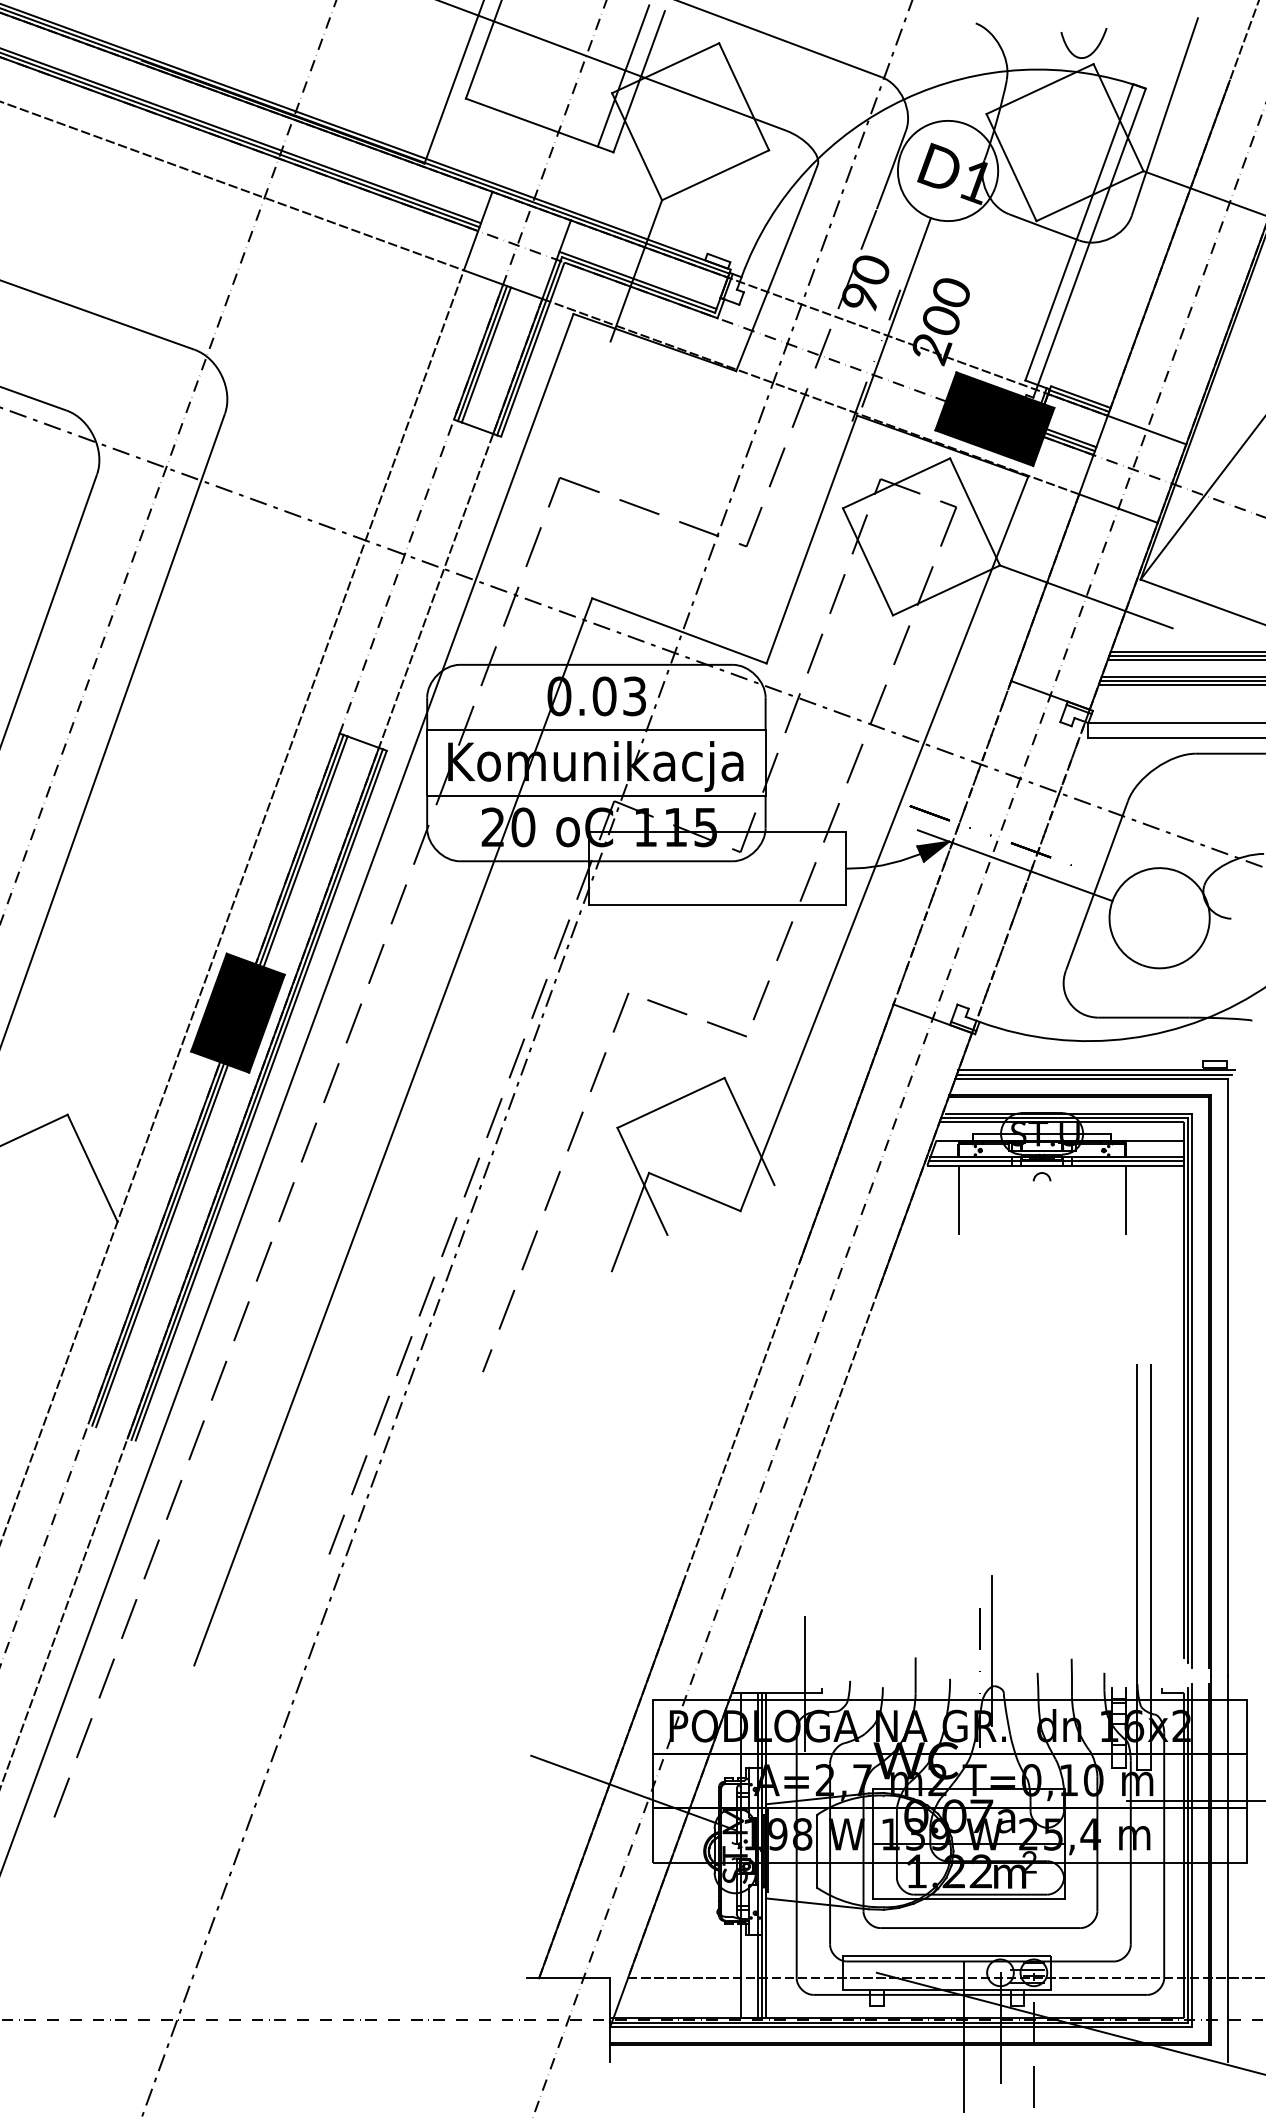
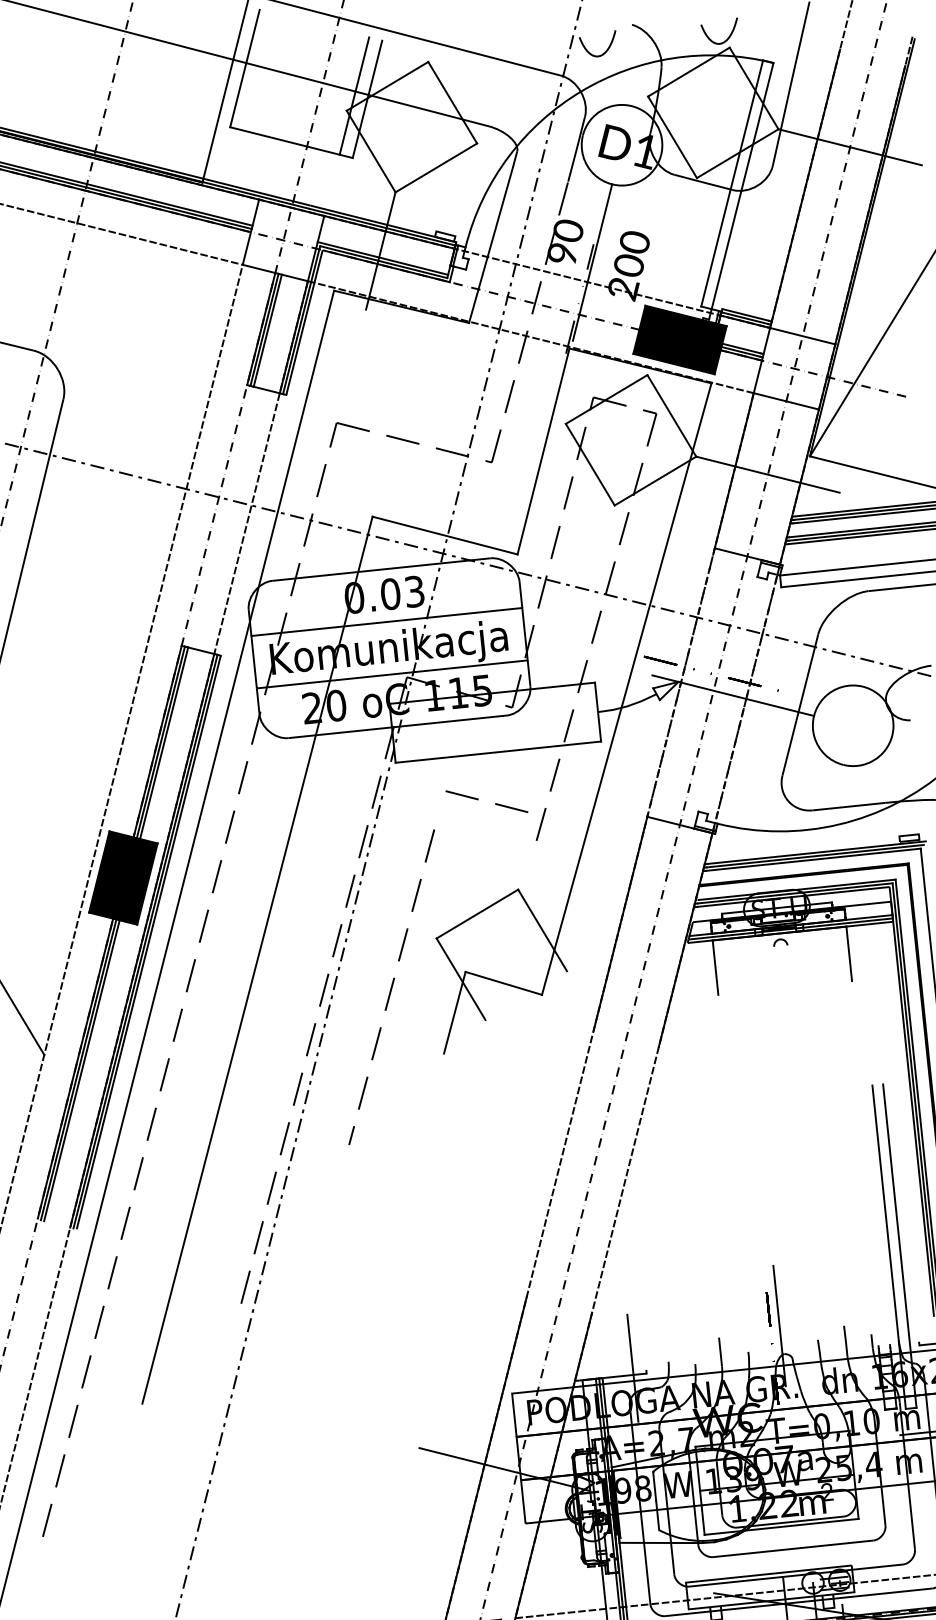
curve: (940, 51) -> (606, 50), added
fill: (933, 851) -> (666, 691), removed
line: (687, 1014) -> (478, 799), moved

